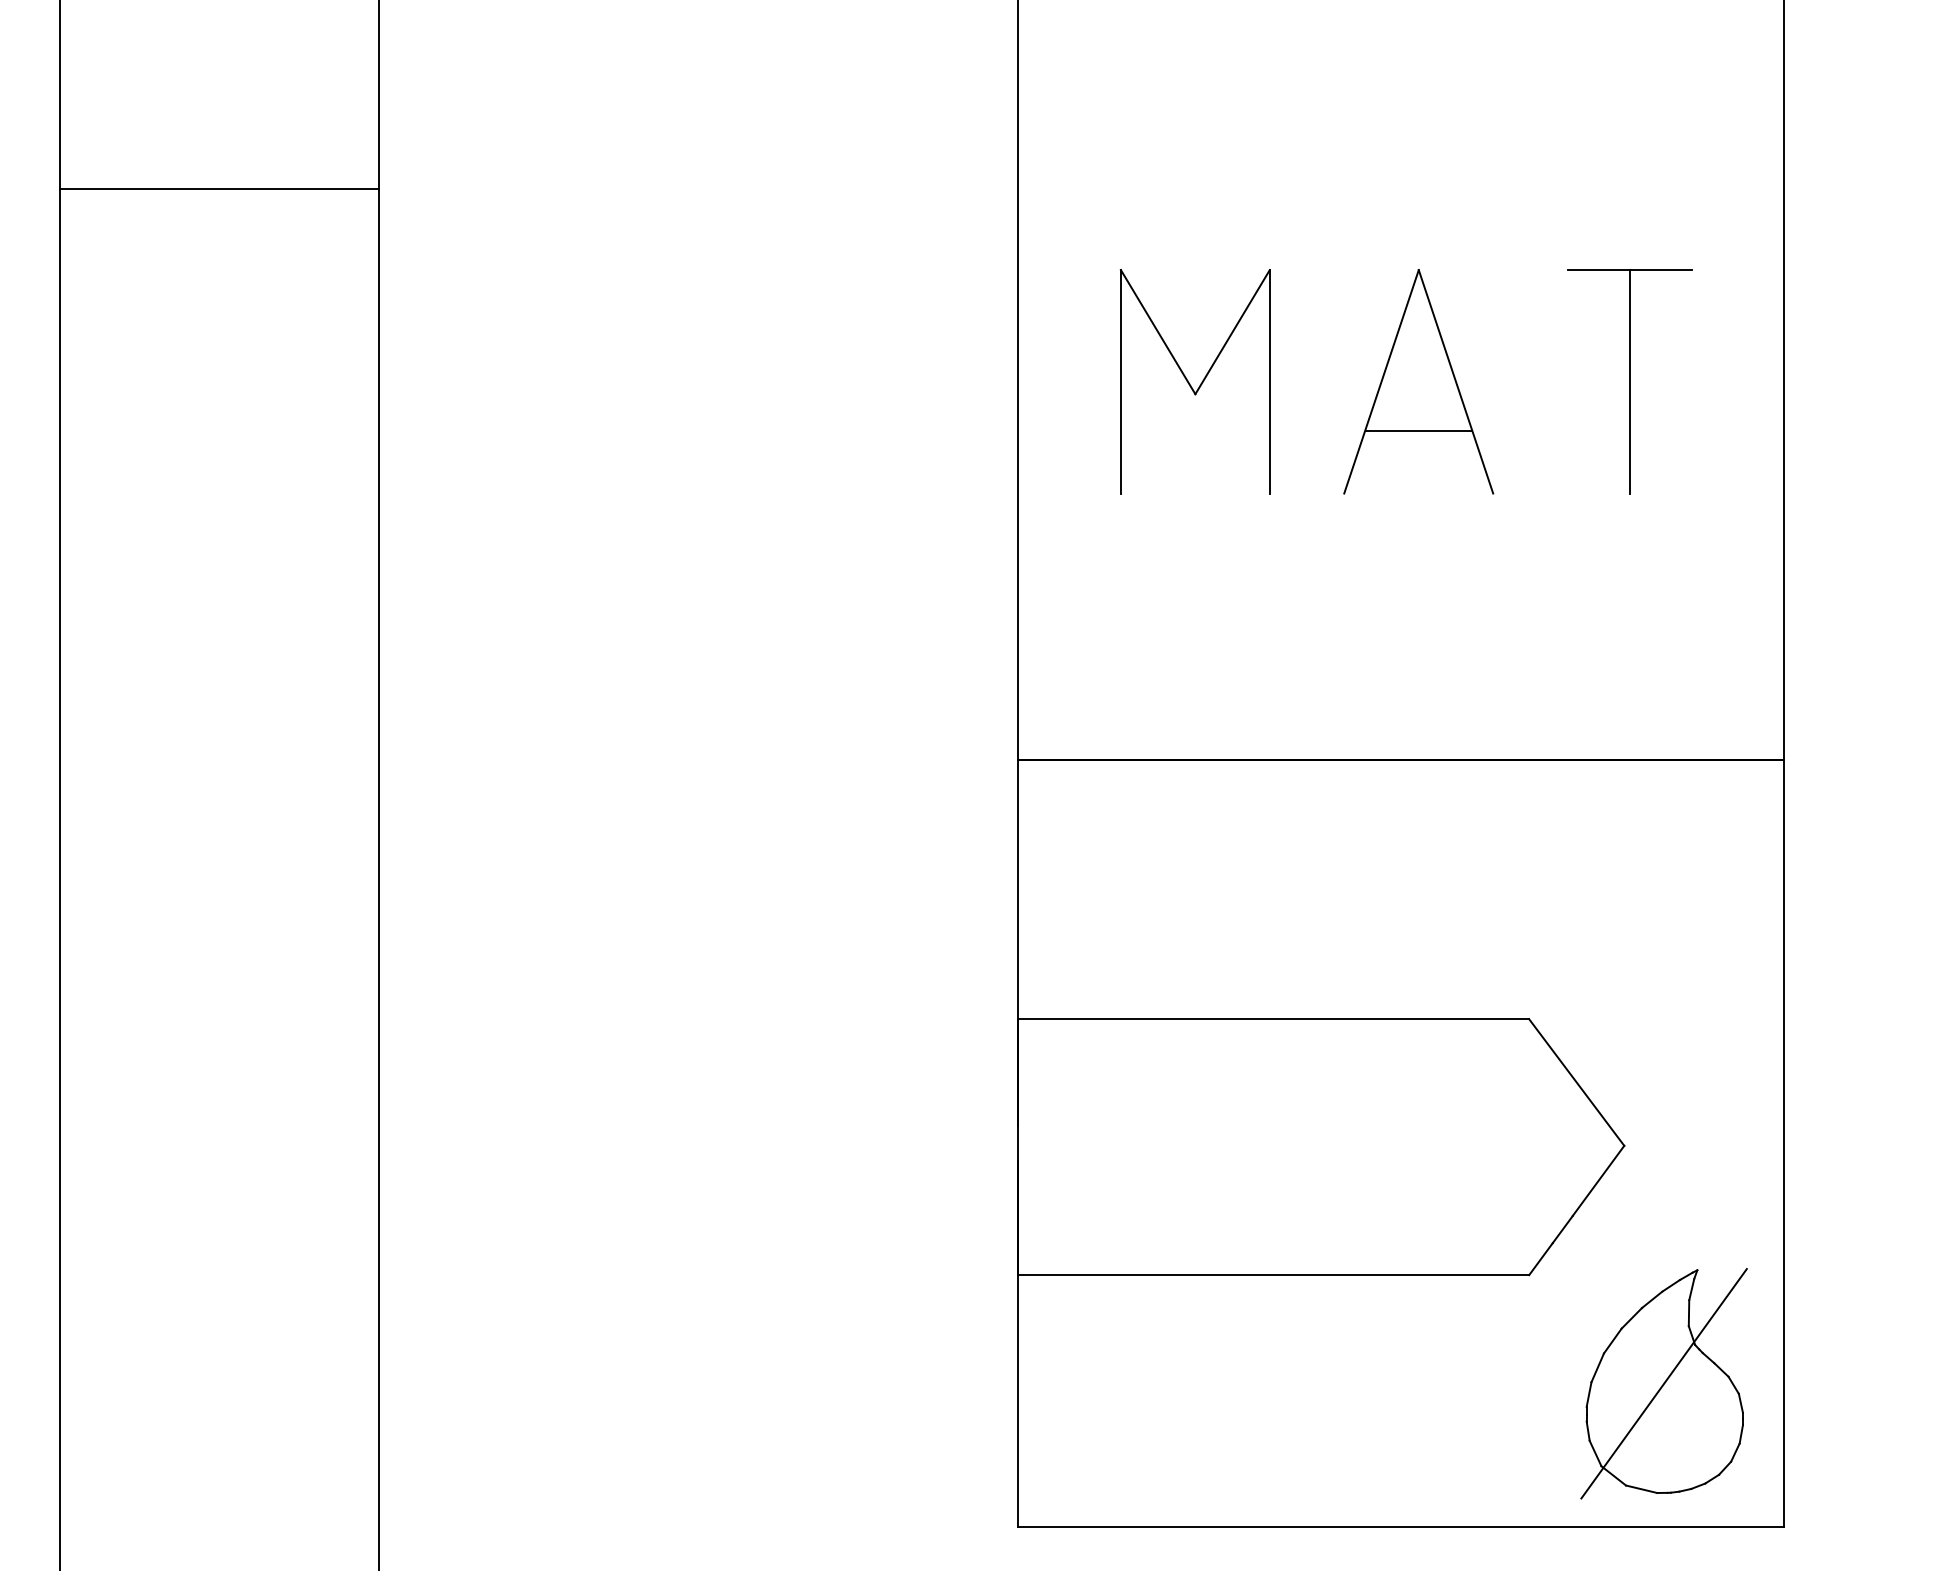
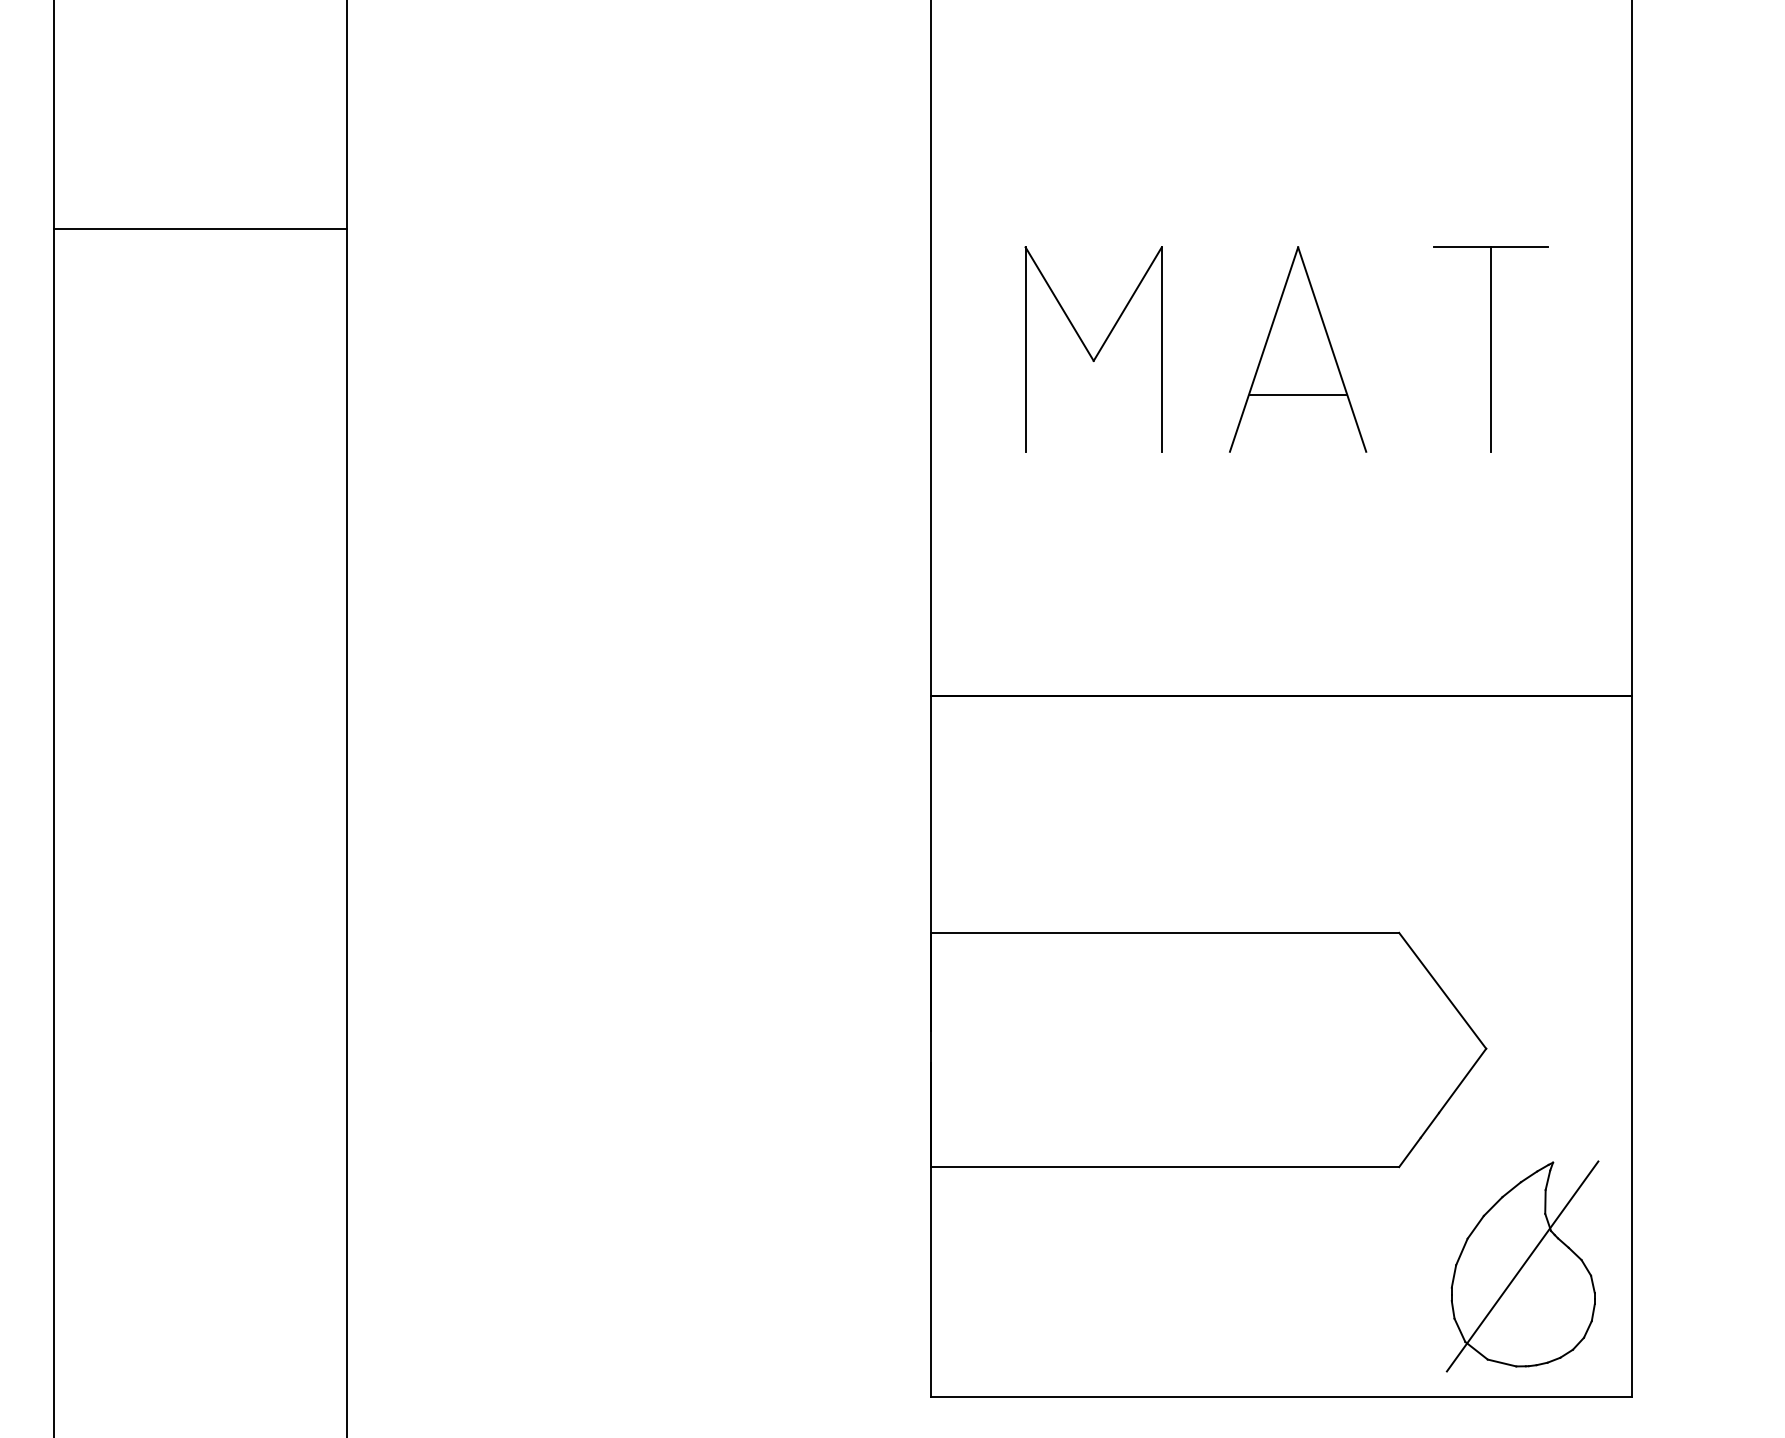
line: (218, 188) -> (199, 228), moved

